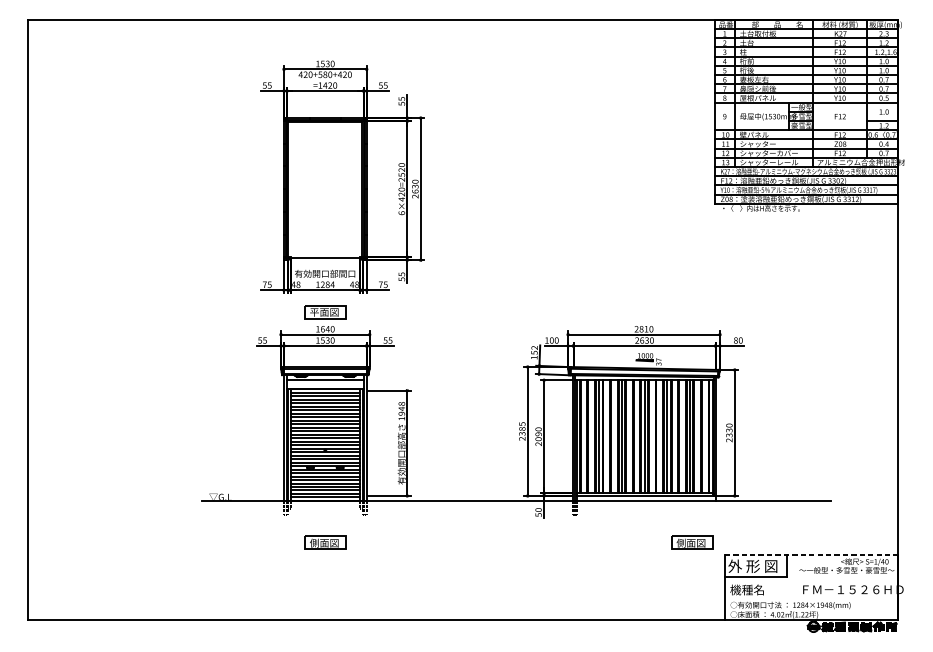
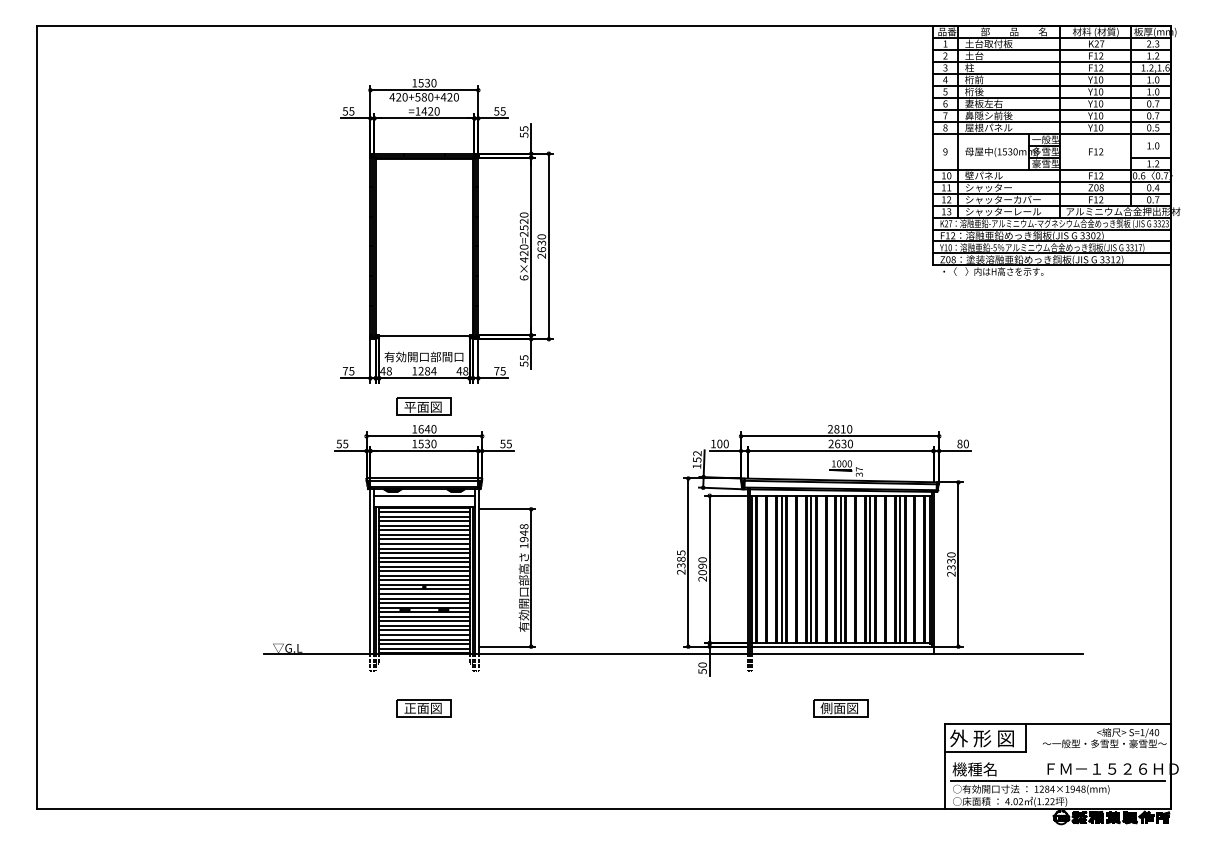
text: (314, 543) -> (410, 708), 側面図 -> 正面図
part: (691, 543) -> (840, 708), moved
line: (811, 555) -> (1058, 724), dashed -> solid
line: (810, 598) -> (1057, 780), added

